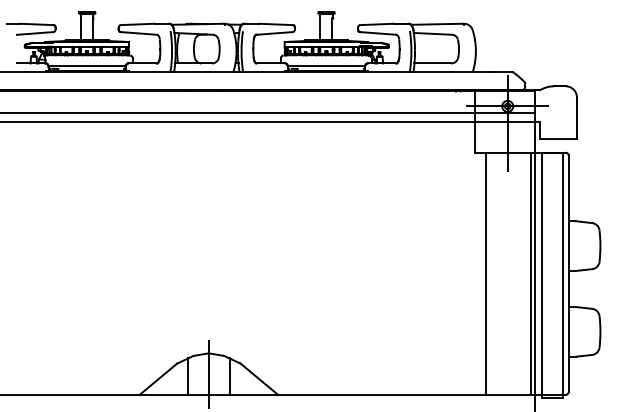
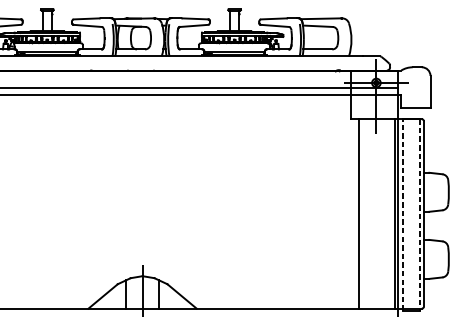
line: (542, 274) -> (403, 214), solid -> dashed
line: (563, 275) -> (420, 215), solid -> dashed

